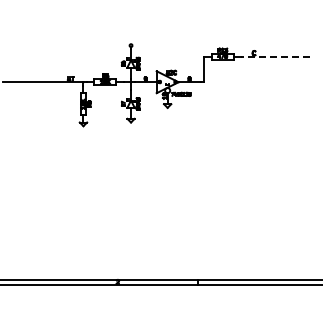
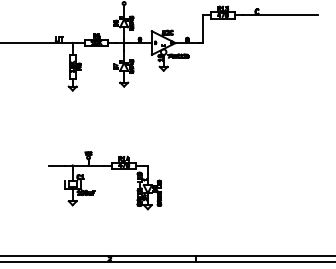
line: (275, 56) -> (280, 15), dashed -> solid
part: (119, 199) -> (111, 169), added

